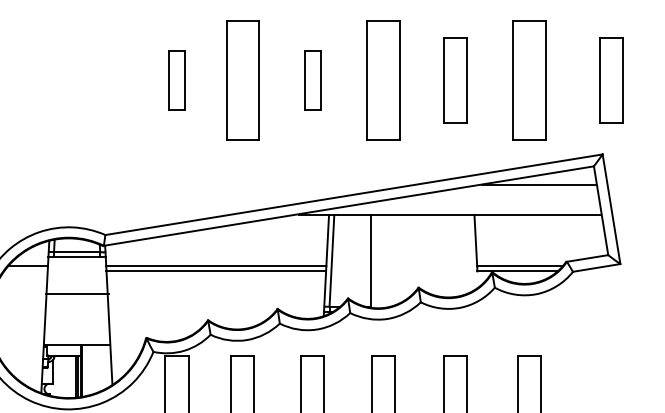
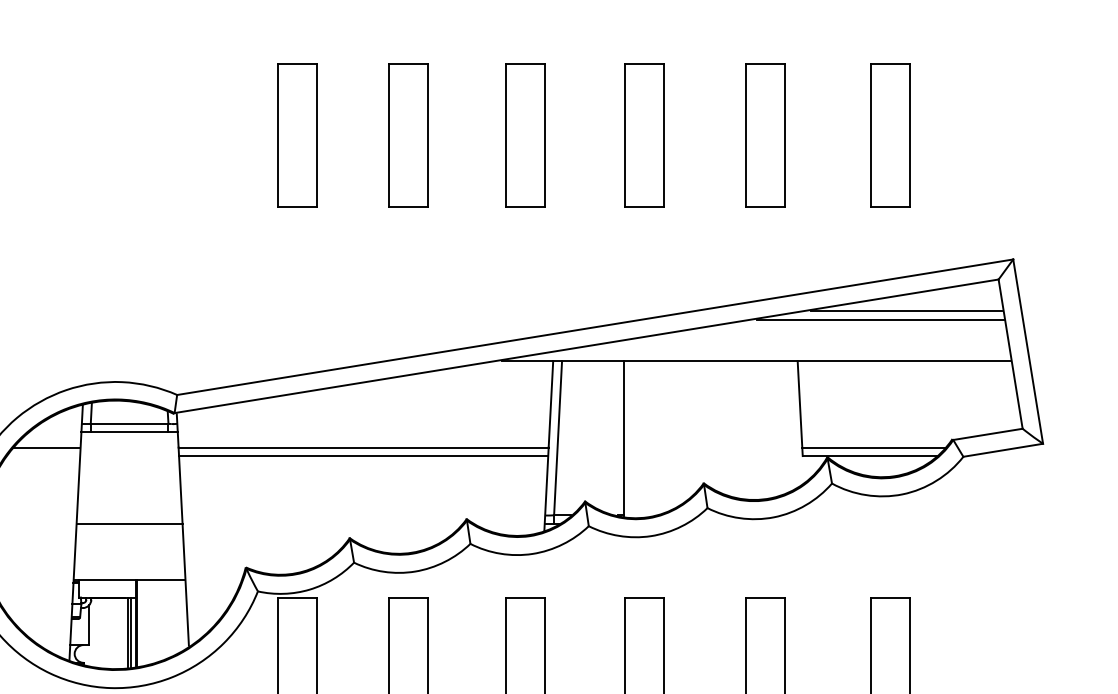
part: (176, 80) -> (296, 135), size x1.43
part: (242, 80) -> (407, 135), size x0.71
part: (312, 80) -> (525, 135), size x1.43
part: (383, 80) -> (644, 135), size x0.71
part: (529, 80) -> (890, 135), size x0.71
part: (611, 80) -> (1028, 135), removed
line: (523, 190) -> (880, 320), added
line: (76, 293) -> (128, 523), moved

